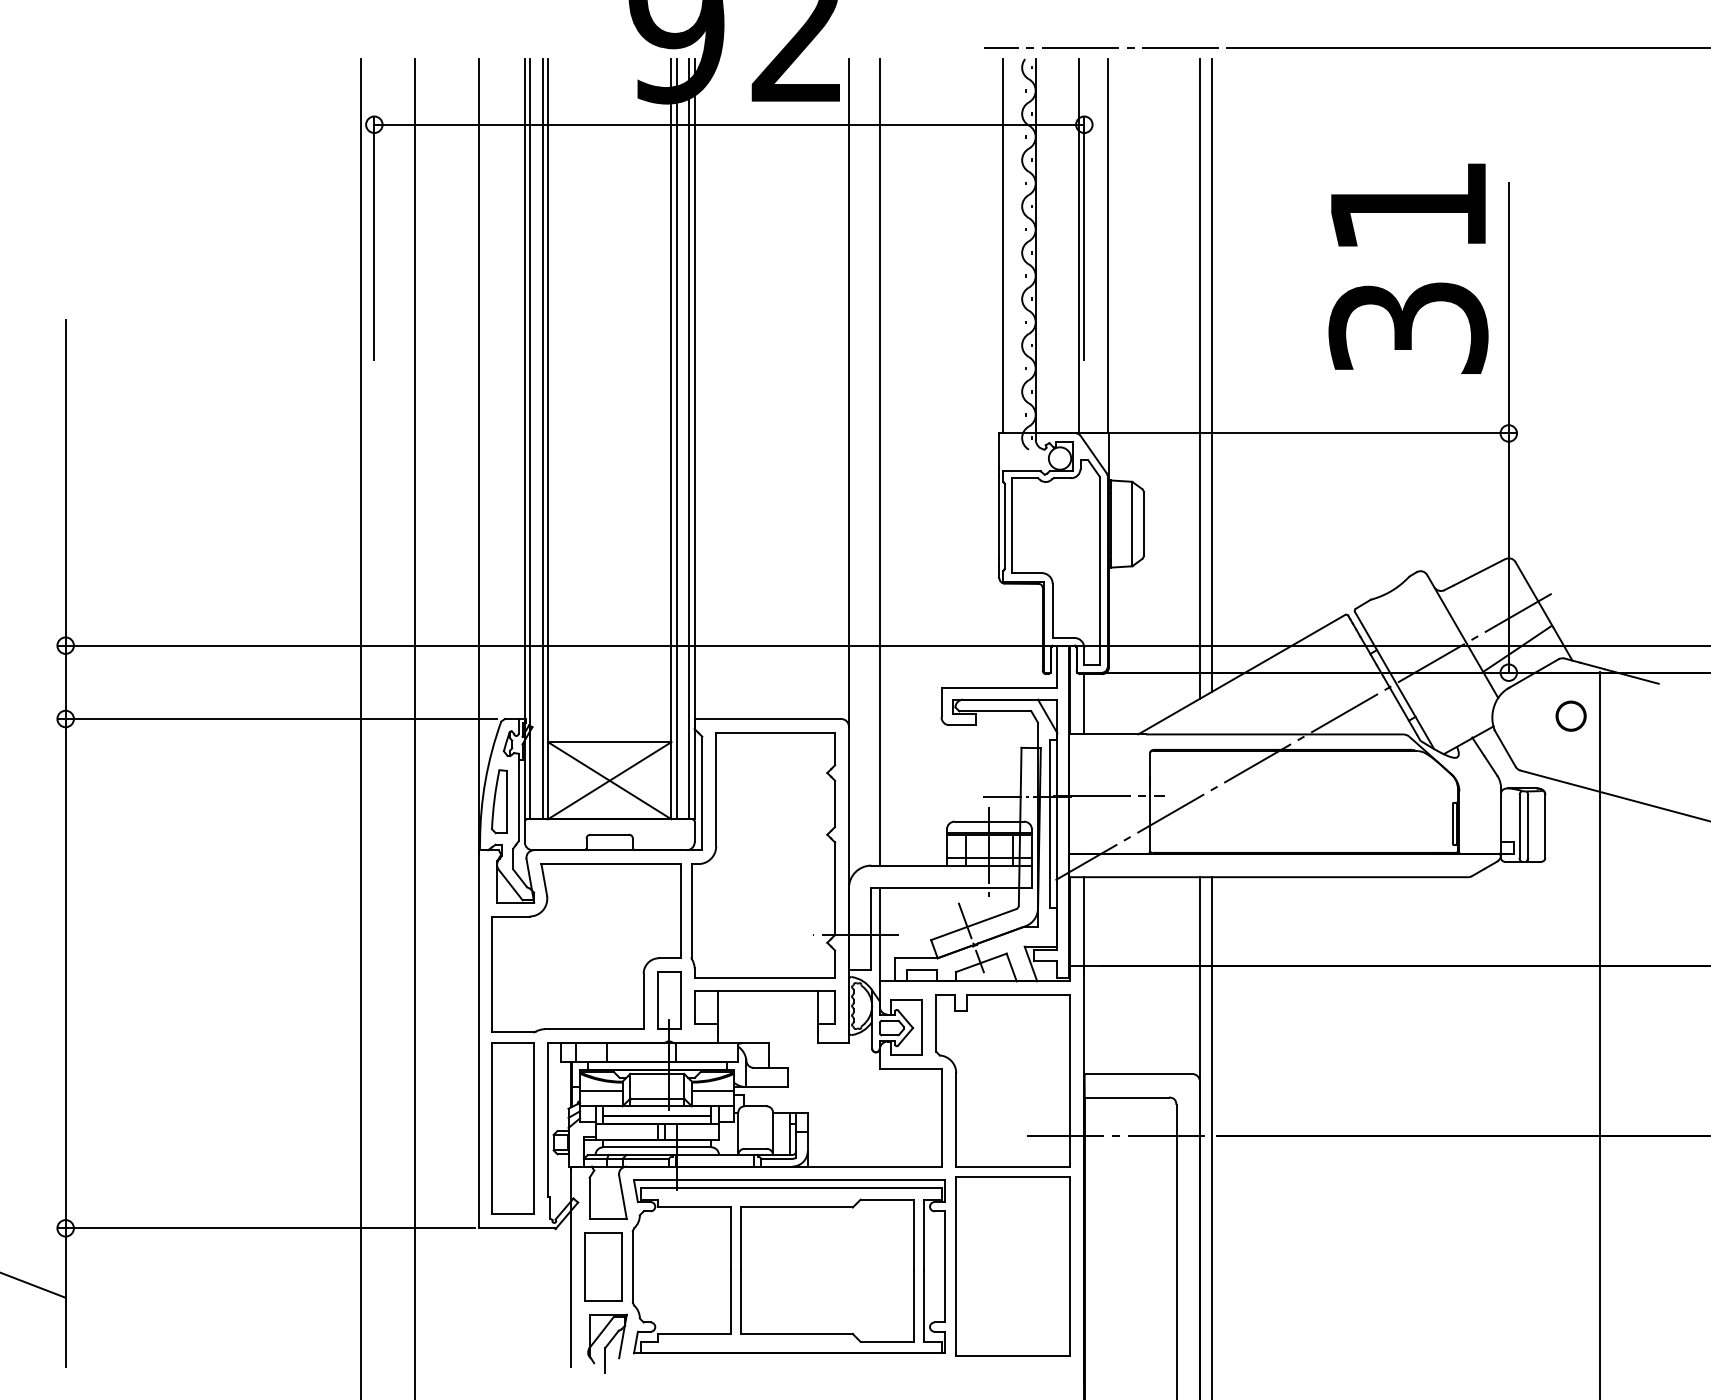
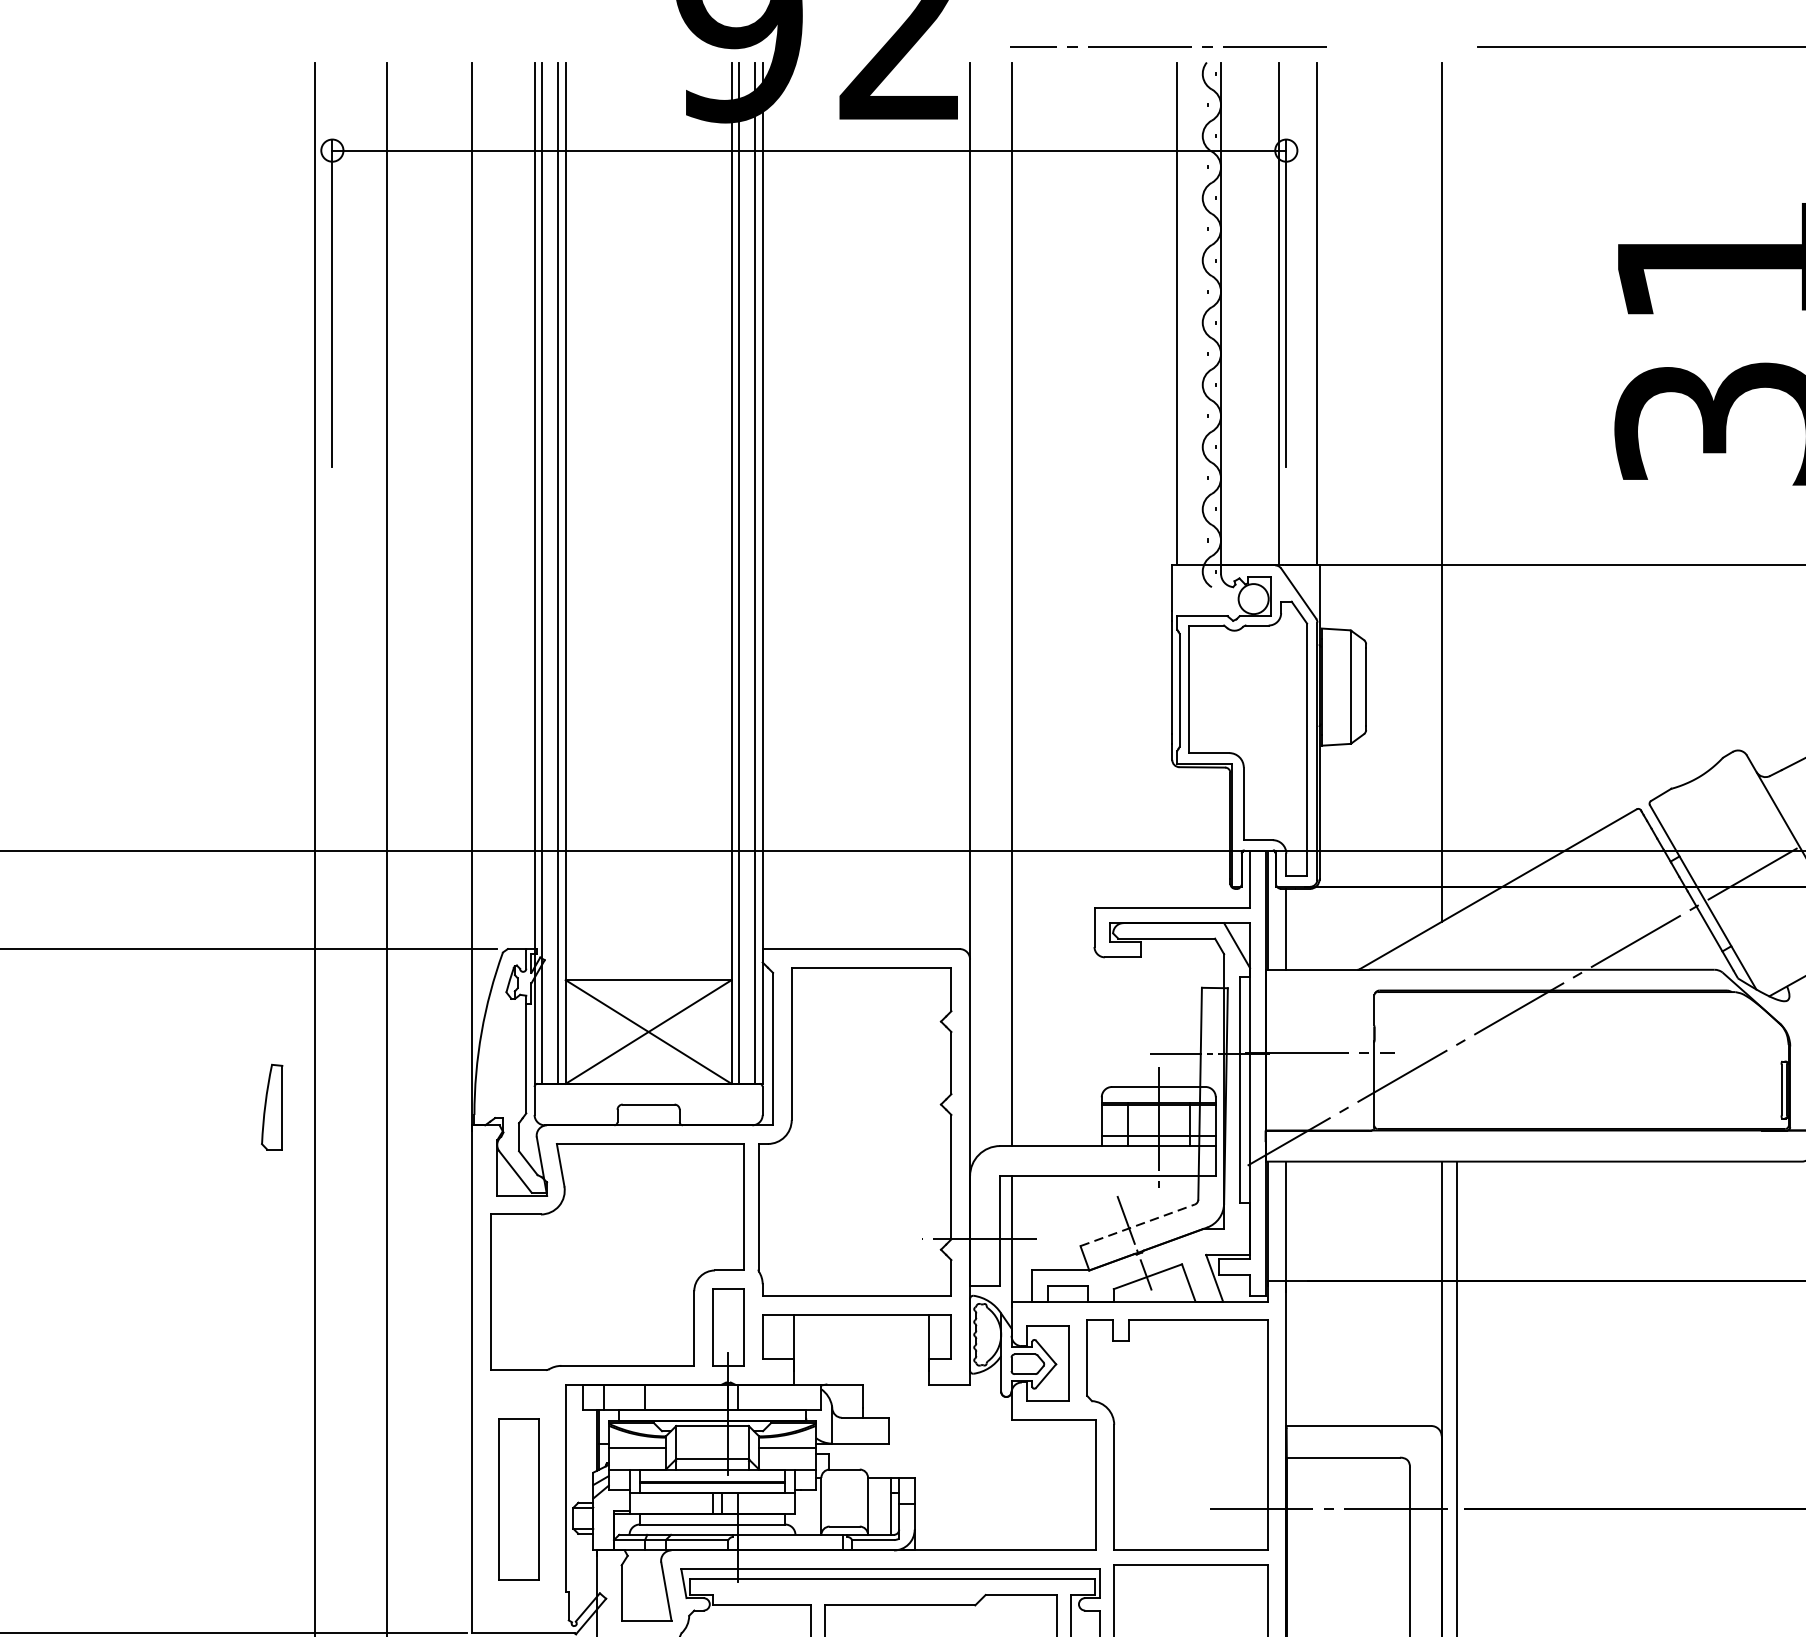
line: (1101, 47) -> (1168, 46), moved
line: (1211, 375) -> (1457, 487), removed
part: (498, 801) -> (270, 1106), moved
line: (974, 924) -> (1138, 1225), solid -> dashed
part: (512, 1128) -> (517, 1499), size x0.7

